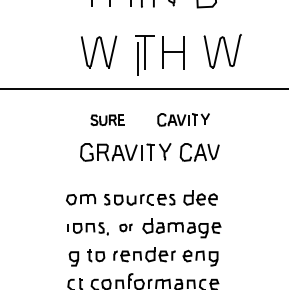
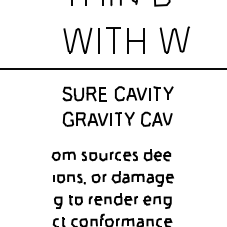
line: (137, 58) -> (98, 40), moved
part: (183, 119) -> (144, 93), size x1.43
part: (107, 120) -> (84, 94), size x1.67
part: (125, 227) -> (98, 178), size x1.43

